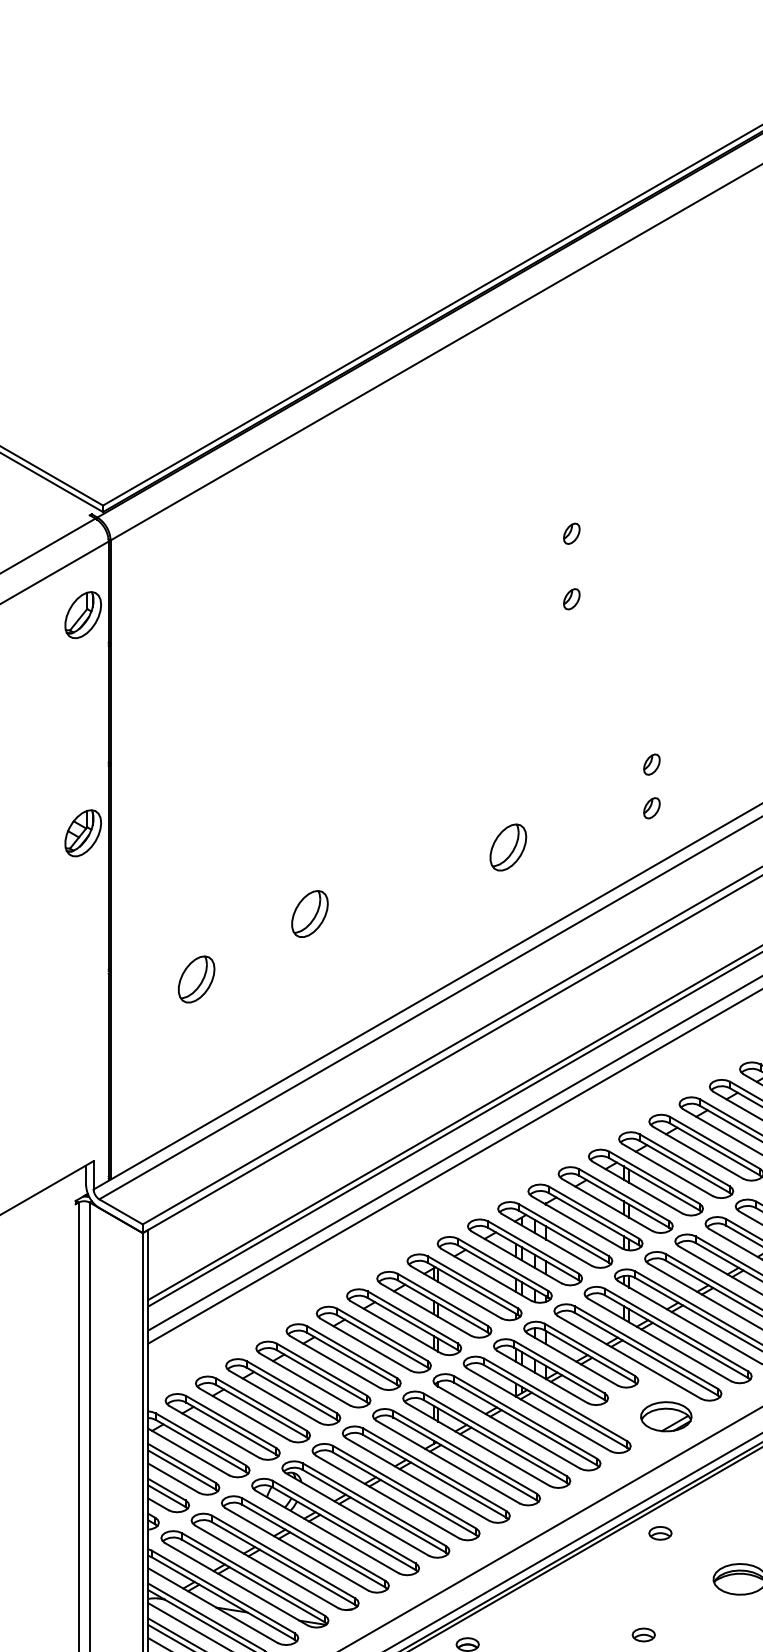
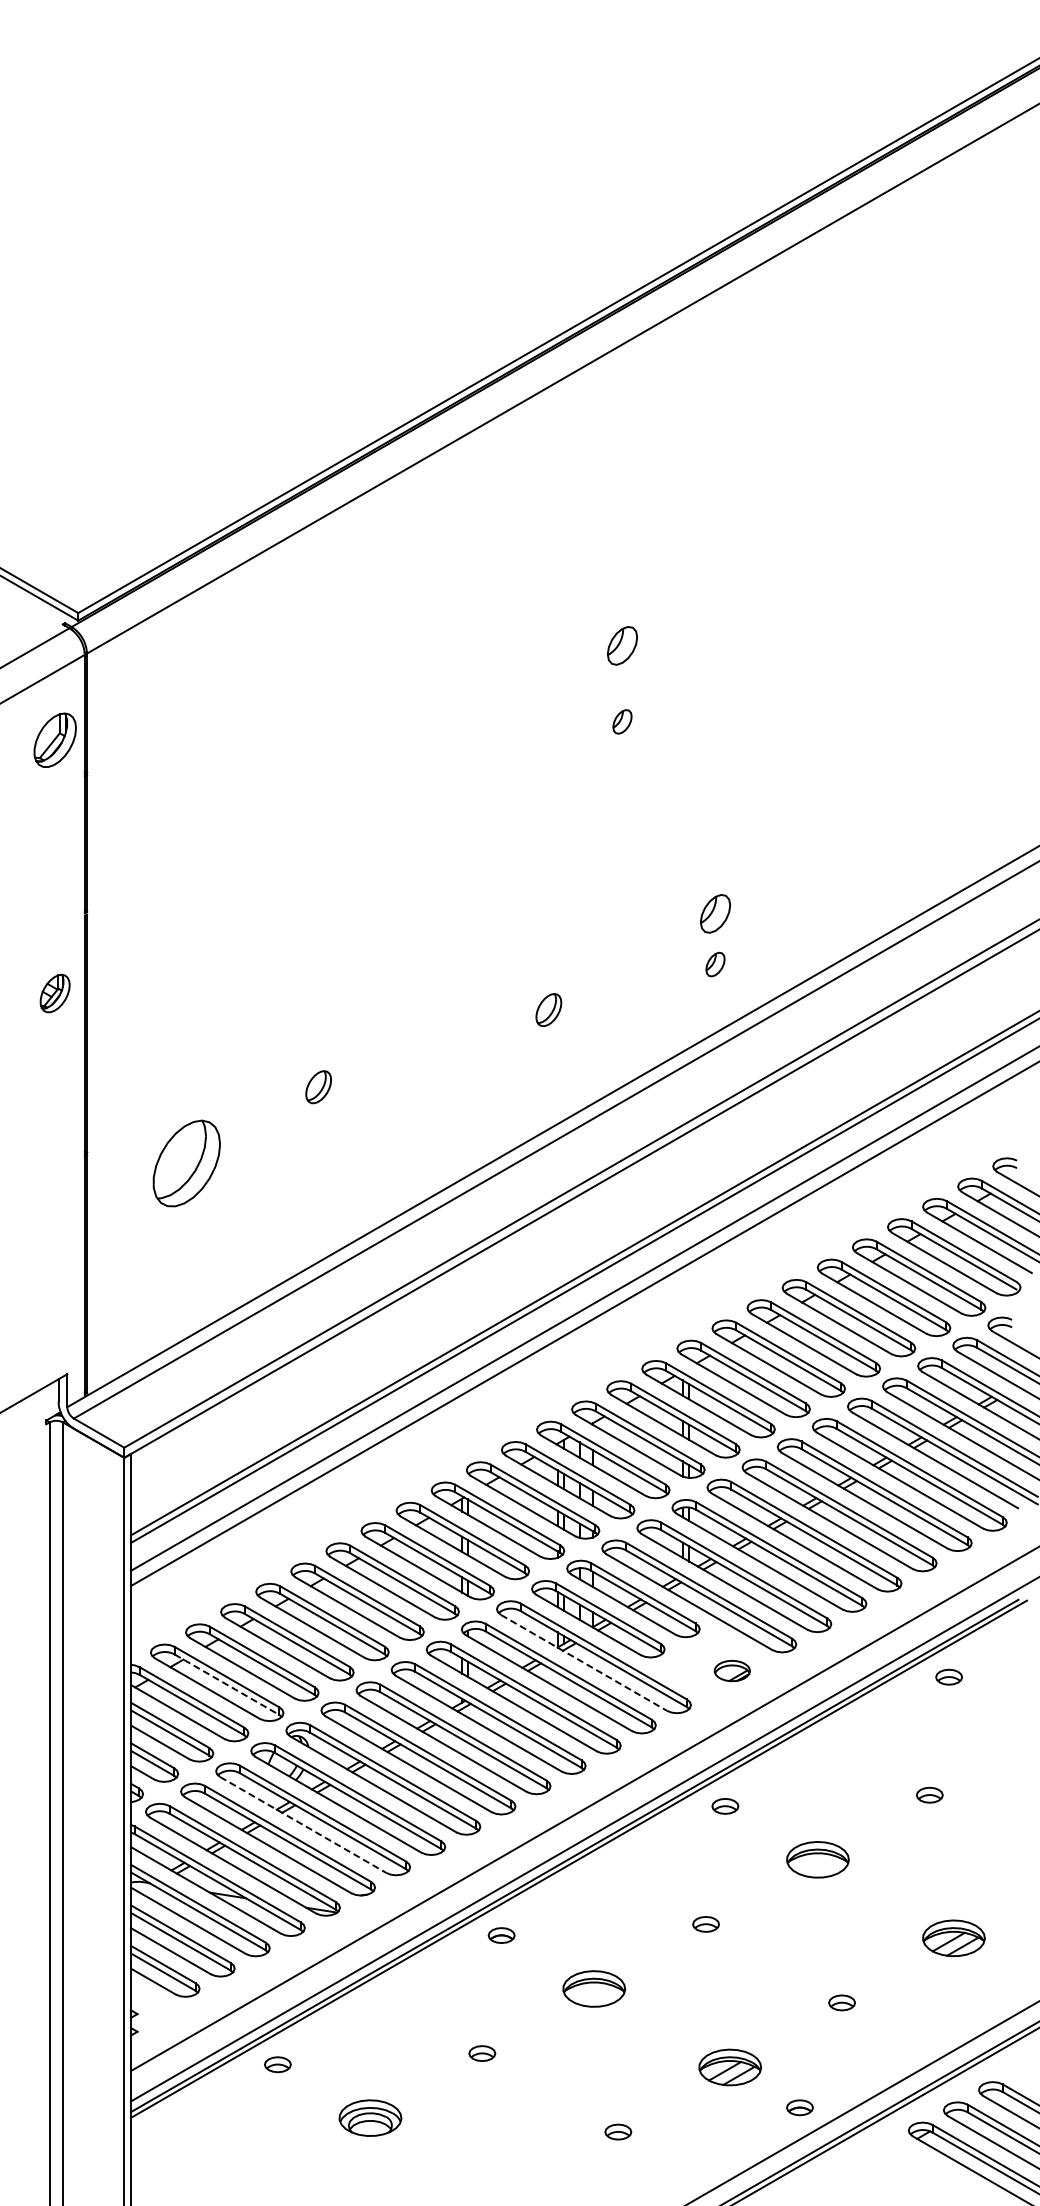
part: (571, 533) -> (622, 645), size x1.6
part: (651, 764) -> (715, 913), size x1.6
part: (82, 833) -> (54, 993), size x0.7
part: (508, 846) -> (548, 1009), size x0.6
part: (309, 913) -> (318, 1086), size x0.6
part: (196, 978) -> (186, 1162), size x1.6
line: (539, 1409) -> (584, 1662), solid -> dashed
part: (666, 1416) -> (732, 1670), size x0.6
line: (231, 1429) -> (227, 1685), solid -> dashed
line: (297, 1548) -> (303, 1824), solid -> dashed

